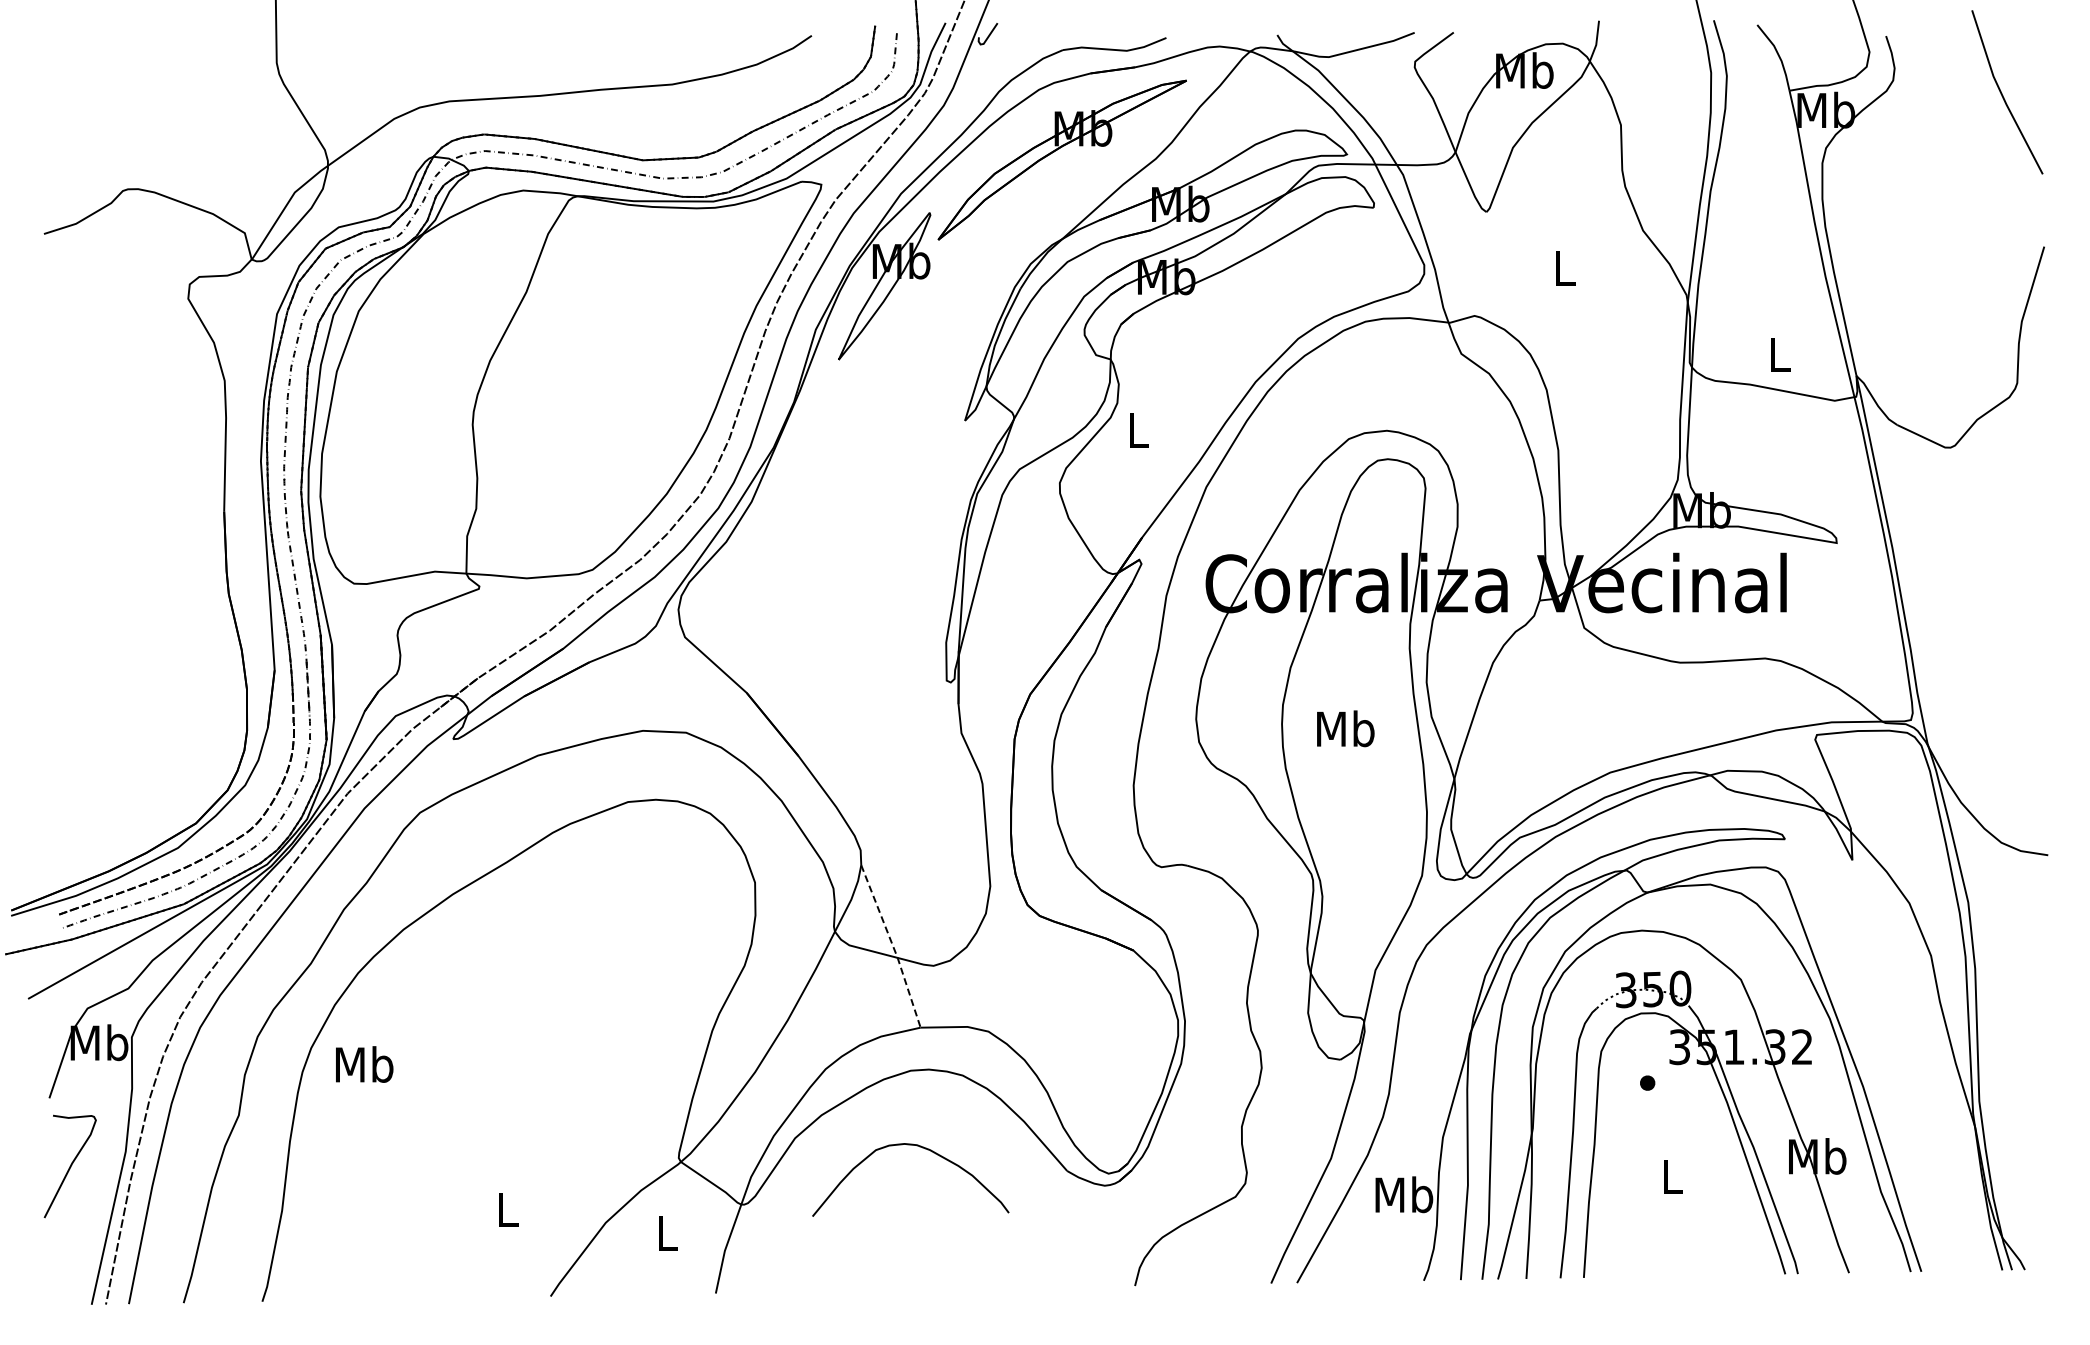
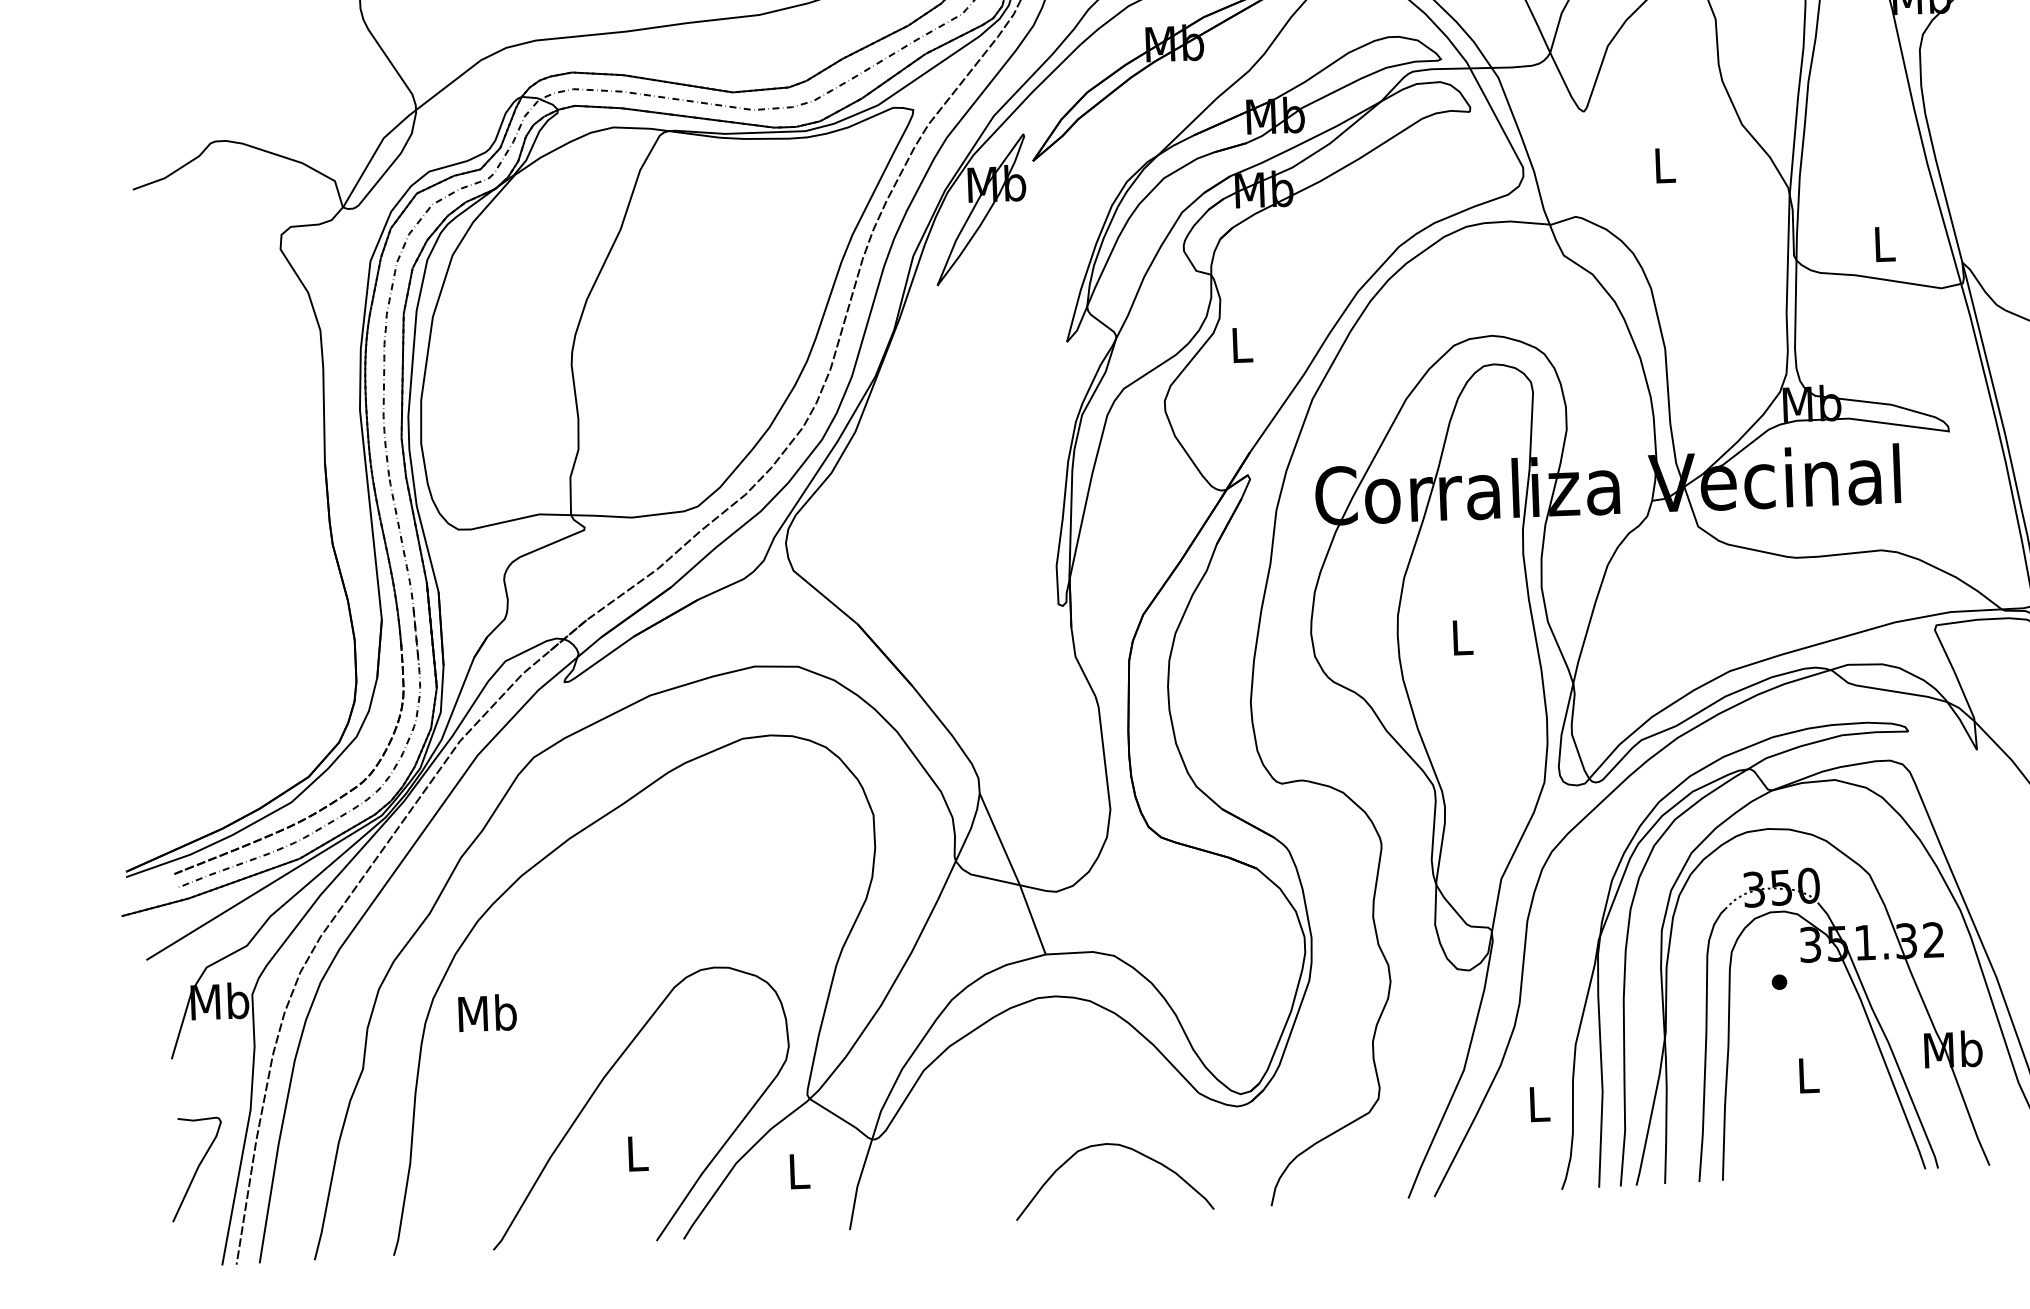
text: (1345, 728) -> (1461, 637), Mb -> L
line: (893, 946) -> (1015, 873), dashed -> solid
curve: (474, 1139) -> (601, 1084), added
curve: (919, 1147) -> (1121, 1146), moved
curve: (69, 1166) -> (196, 1169), moved
text: (1404, 1194) -> (1539, 1103), Mb -> L

